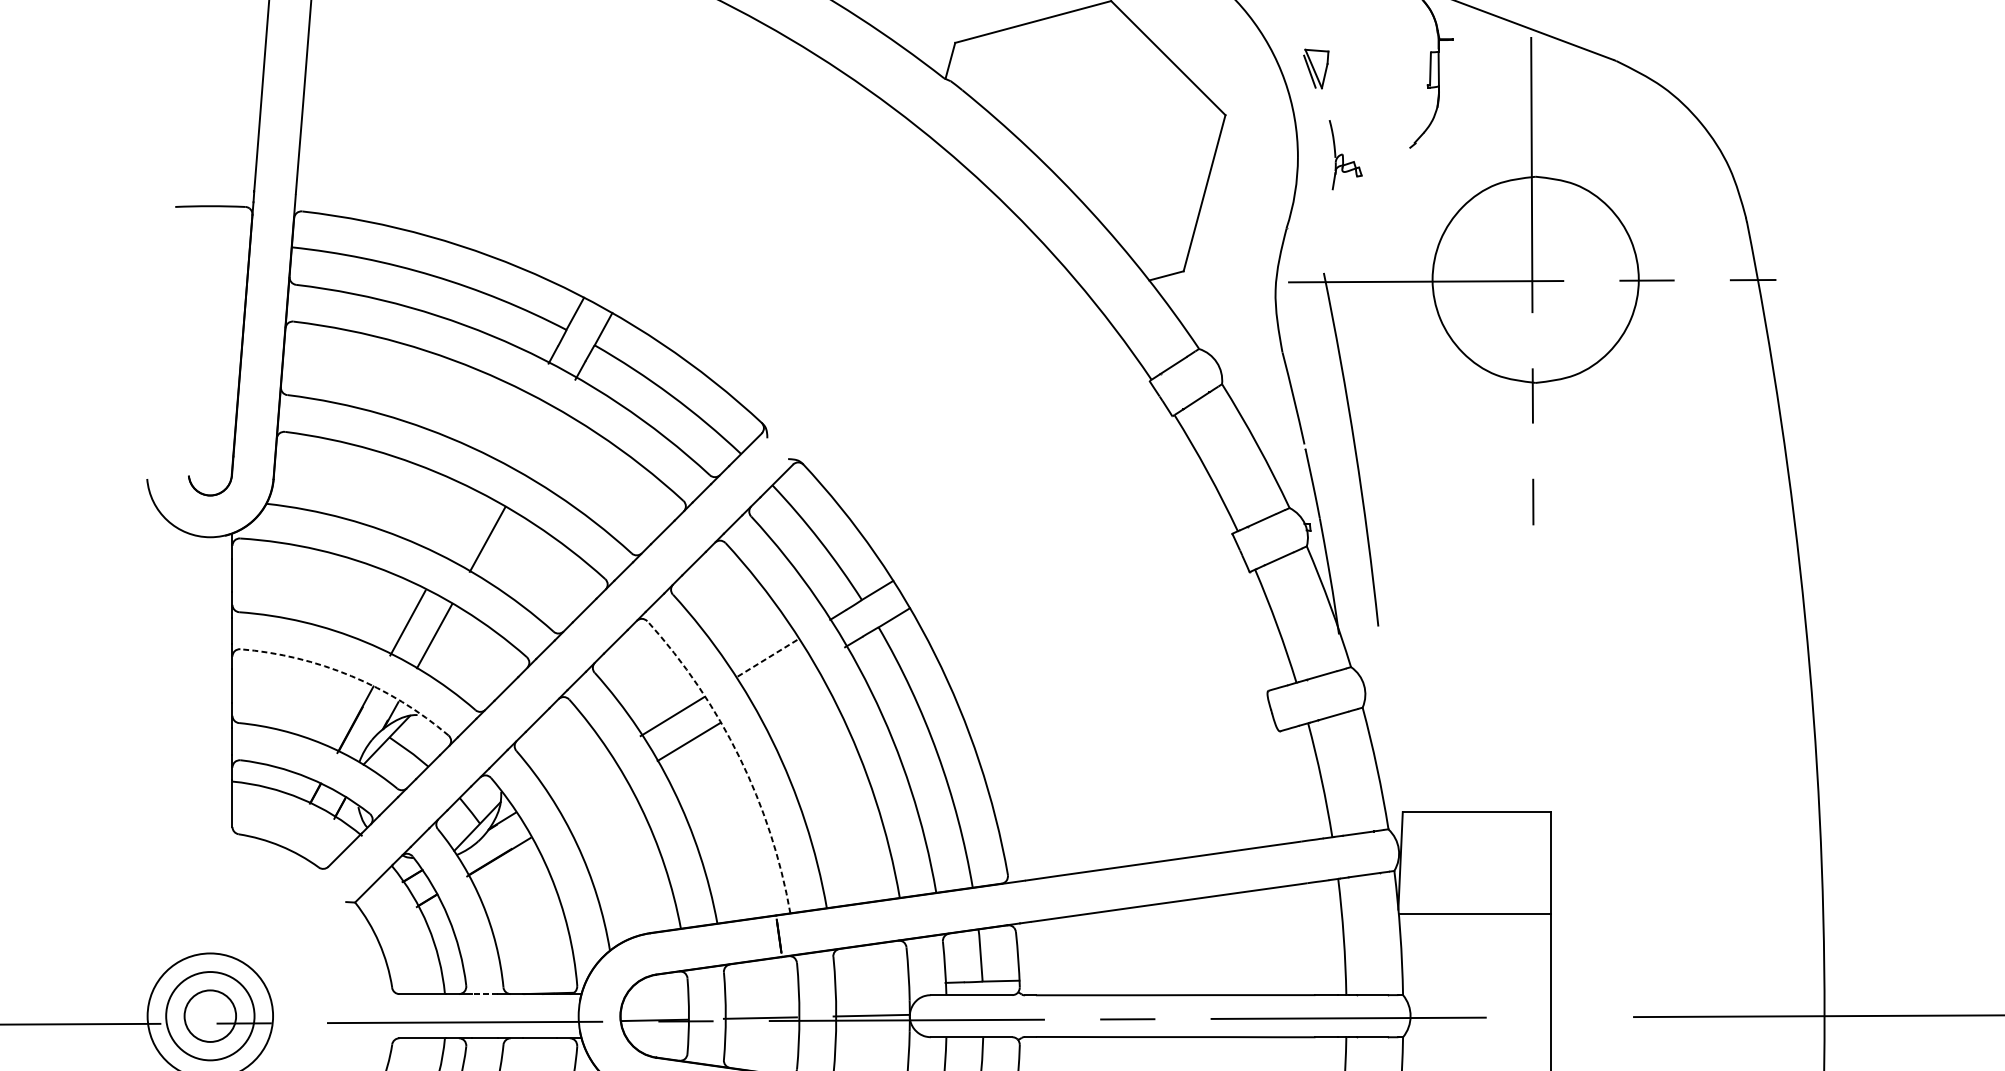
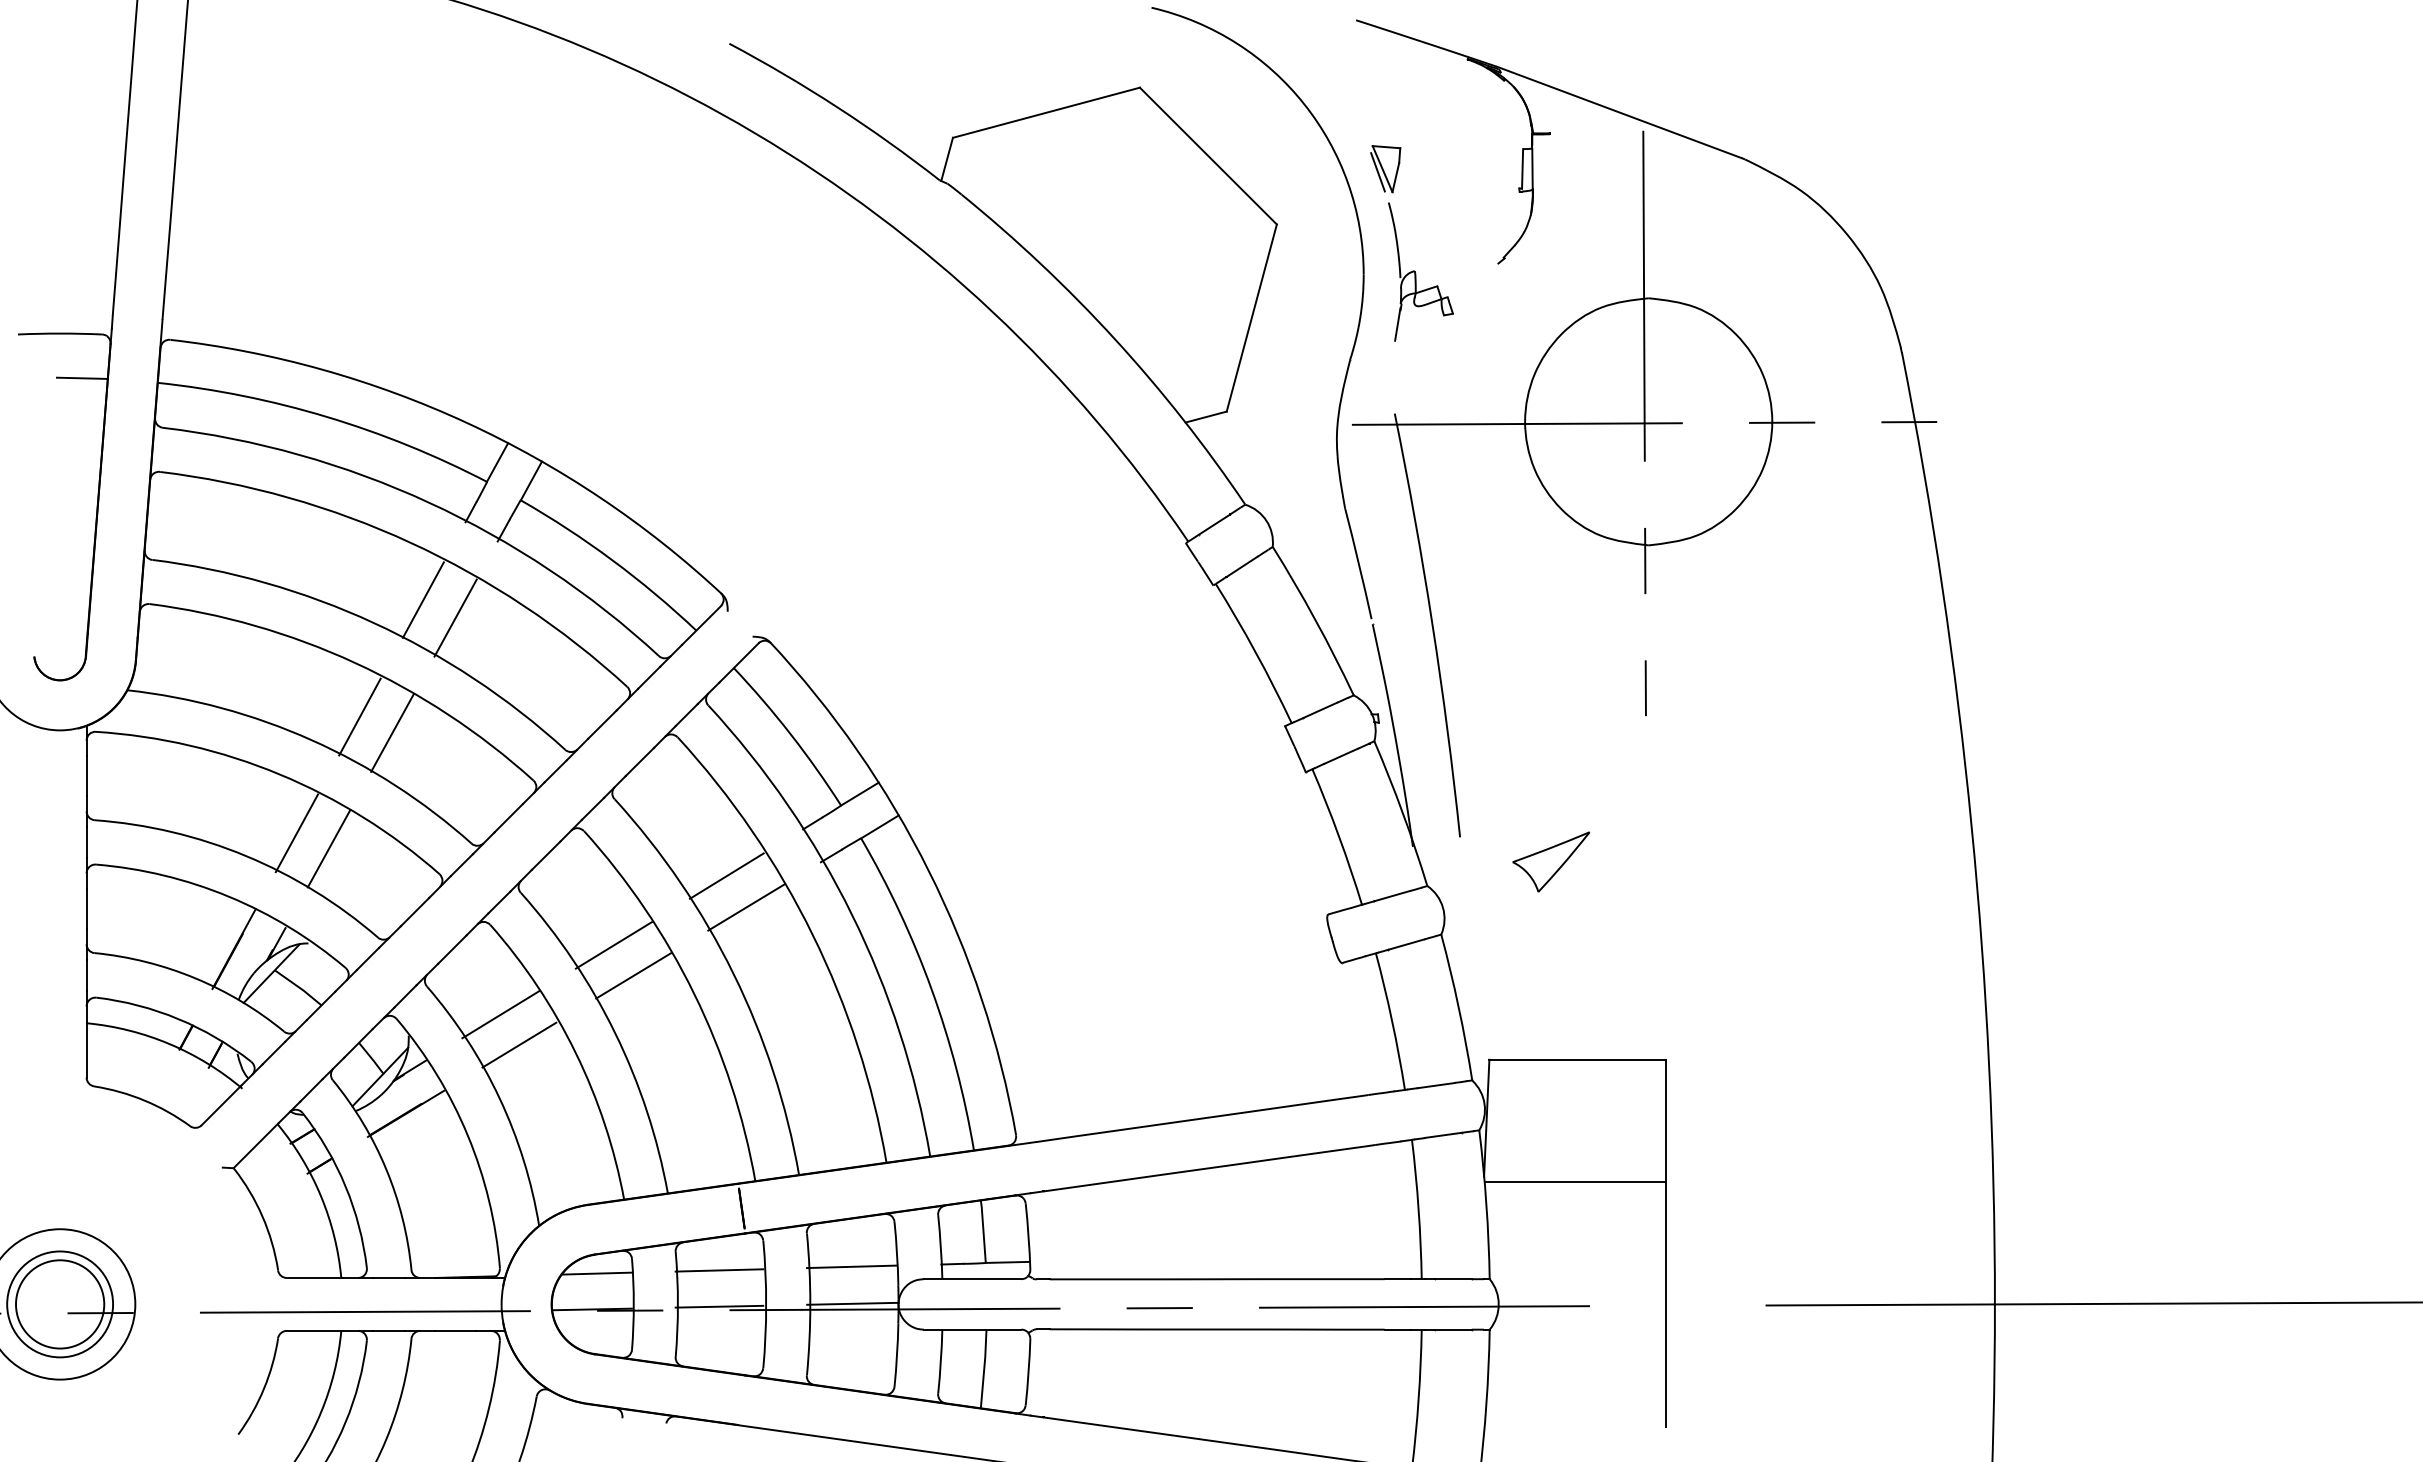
part: (1345, 154) -> (1420, 271), size x1.67
line: (228, 242) -> (81, 377), added
line: (512, 428) -> (422, 599), added
line: (540, 443) -> (455, 617), added
line: (460, 525) -> (359, 716), added
part: (1454, 646) -> (1551, 861), added
line: (766, 659) -> (726, 876), dashed -> solid
arc: (351, 675) -> (229, 896), dashed -> solid
line: (783, 685) -> (746, 907), added
arc: (739, 757) -> (694, 994), dashed -> solid
line: (577, 774) -> (500, 1014), added
line: (593, 799) -> (519, 1044), added
line: (870, 984) -> (851, 1266), added
line: (760, 987) -> (719, 1270), added
line: (657, 990) -> (596, 1273), added
line: (485, 993) -> (389, 1277), dashed -> solid
circle: (210, 1016) -> (60, 1304), size x1.43

